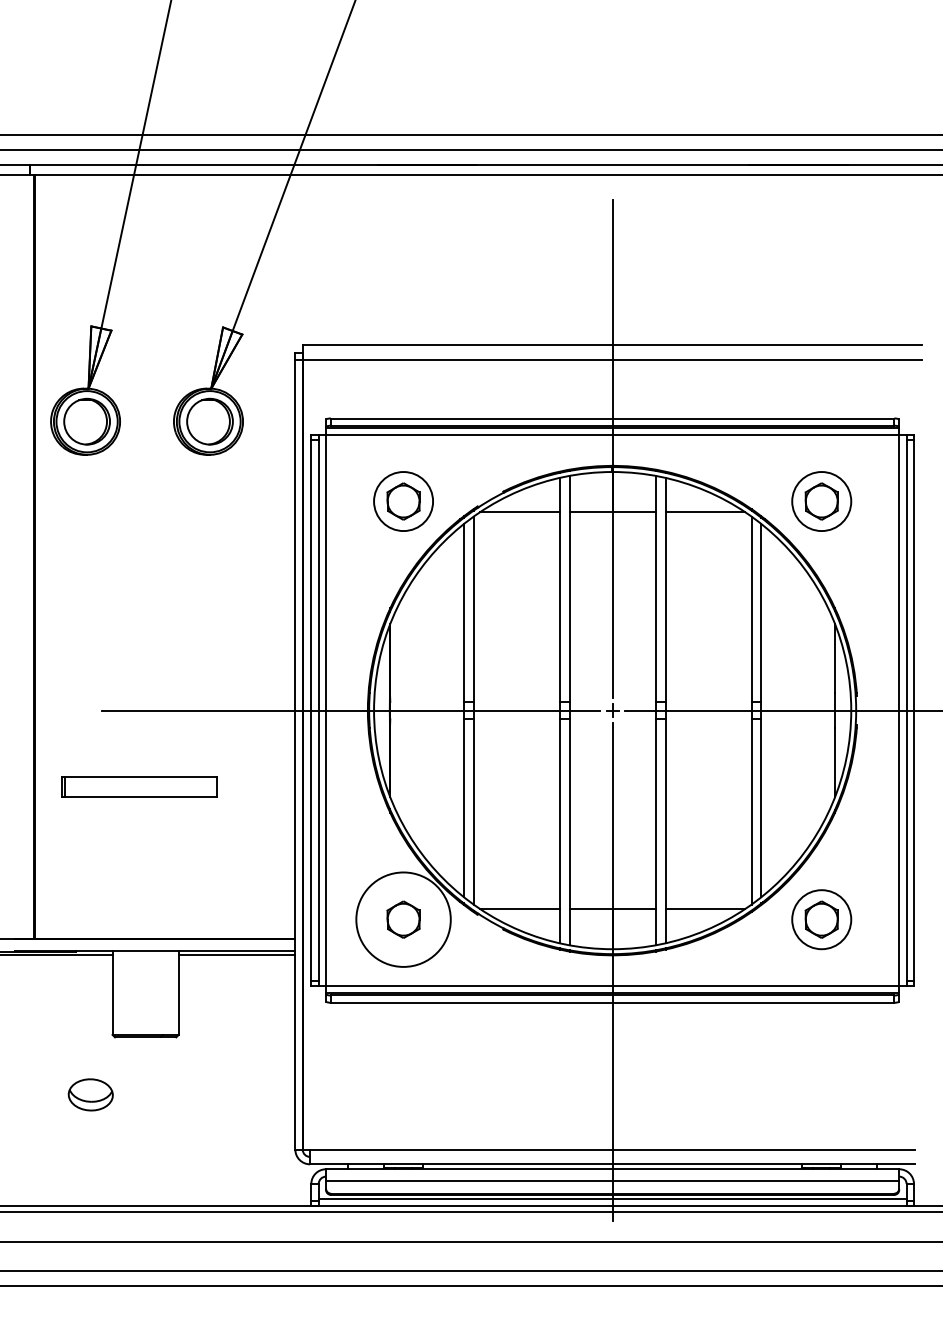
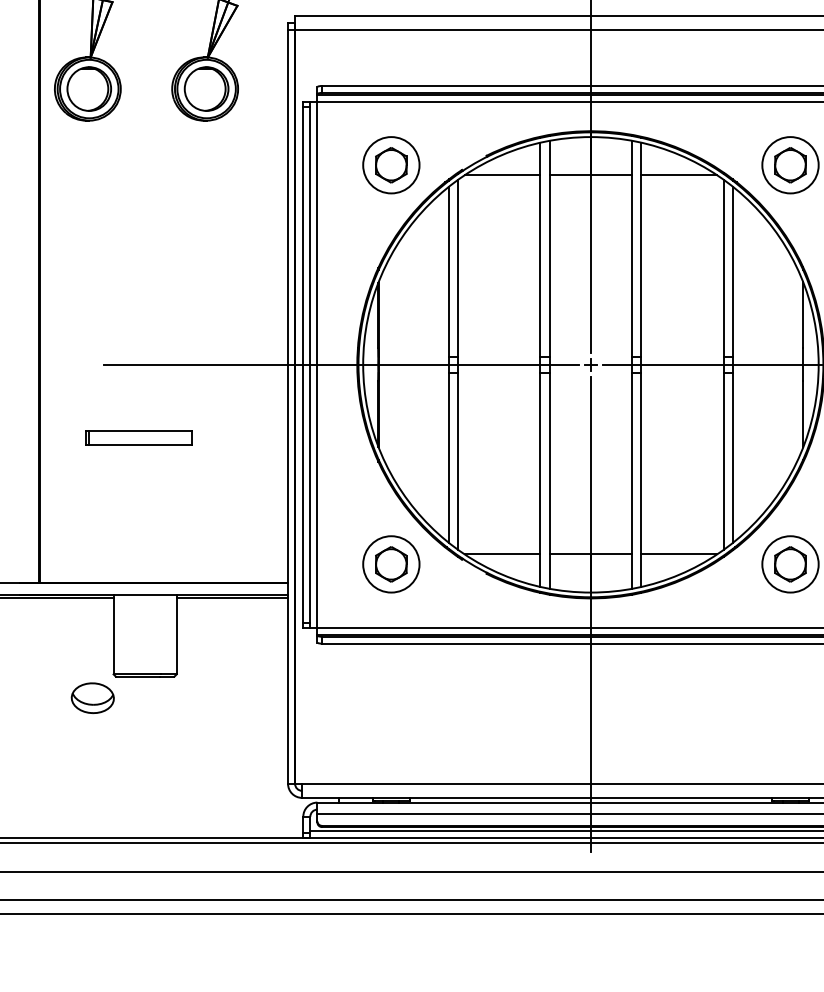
part: (139, 786) -> (139, 437), size x0.71
circle: (403, 919) -> (391, 564), size x0.62
part: (90, 1094) -> (92, 697), moved

